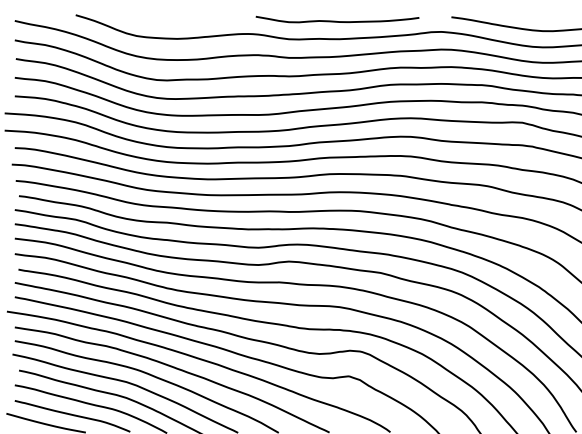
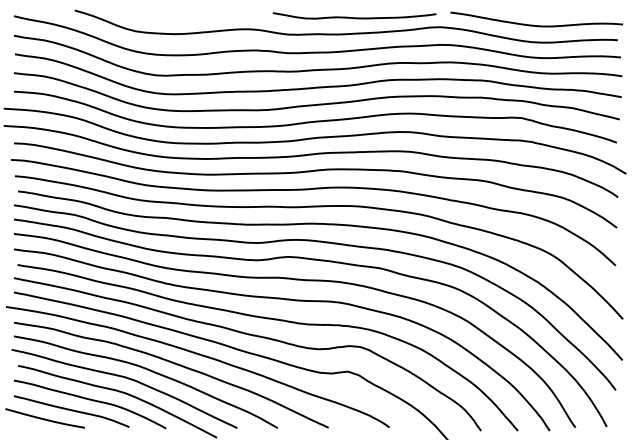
curve: (337, 21) -> (354, 17), moved

